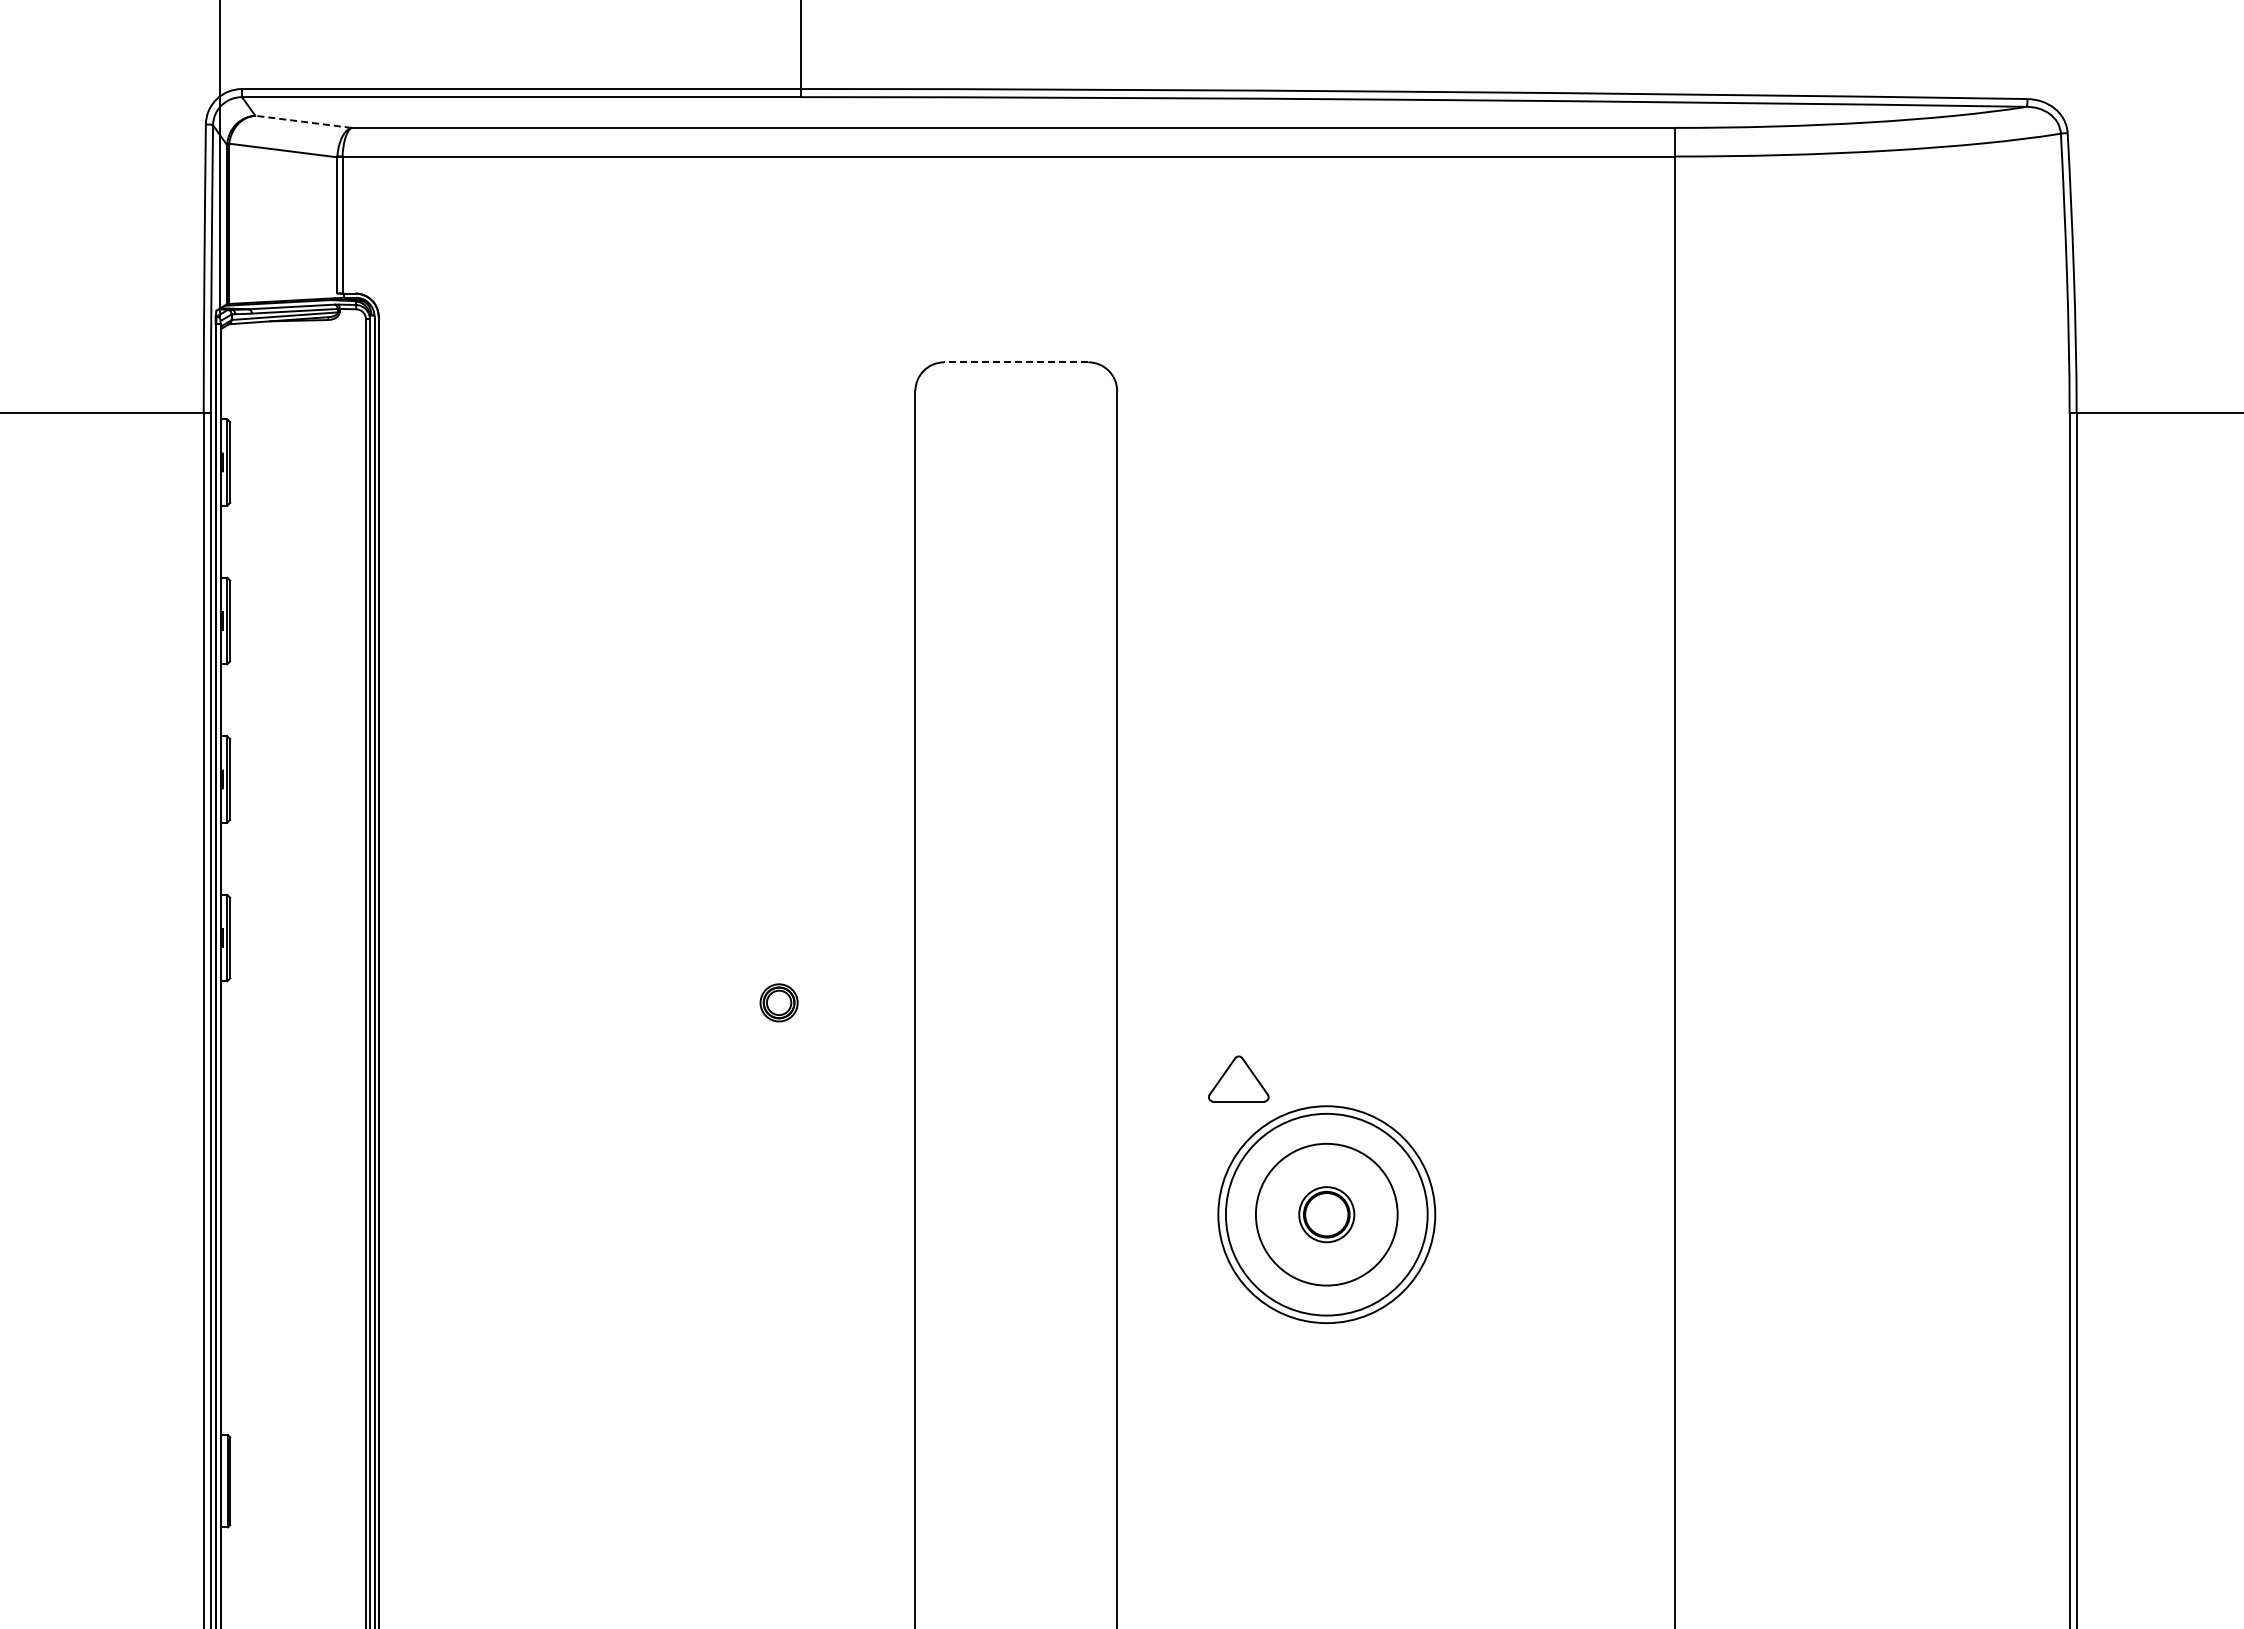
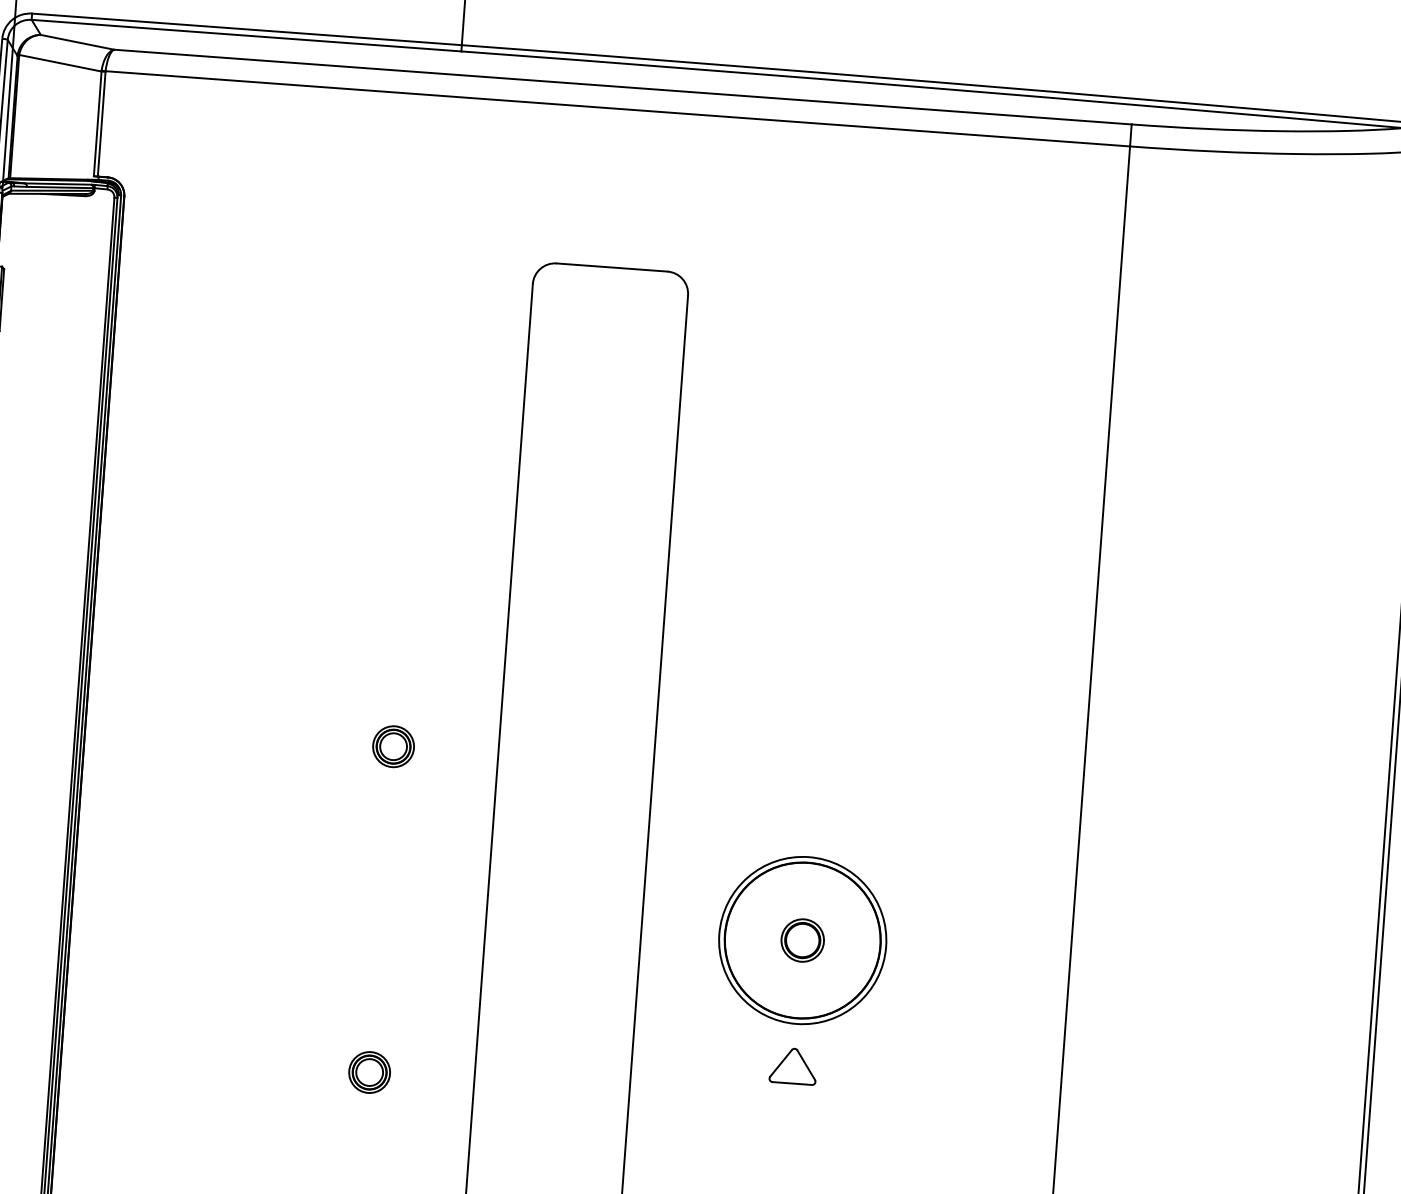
line: (303, 121) -> (77, 42), dashed -> solid
line: (1015, 362) -> (611, 267), dashed -> solid
part: (778, 1002) -> (393, 746), size x1.43
part: (1238, 1078) -> (793, 1065), moved
circle: (1326, 1214) -> (802, 940), size x1.43
part: (778, 1426) -> (369, 1072), added

